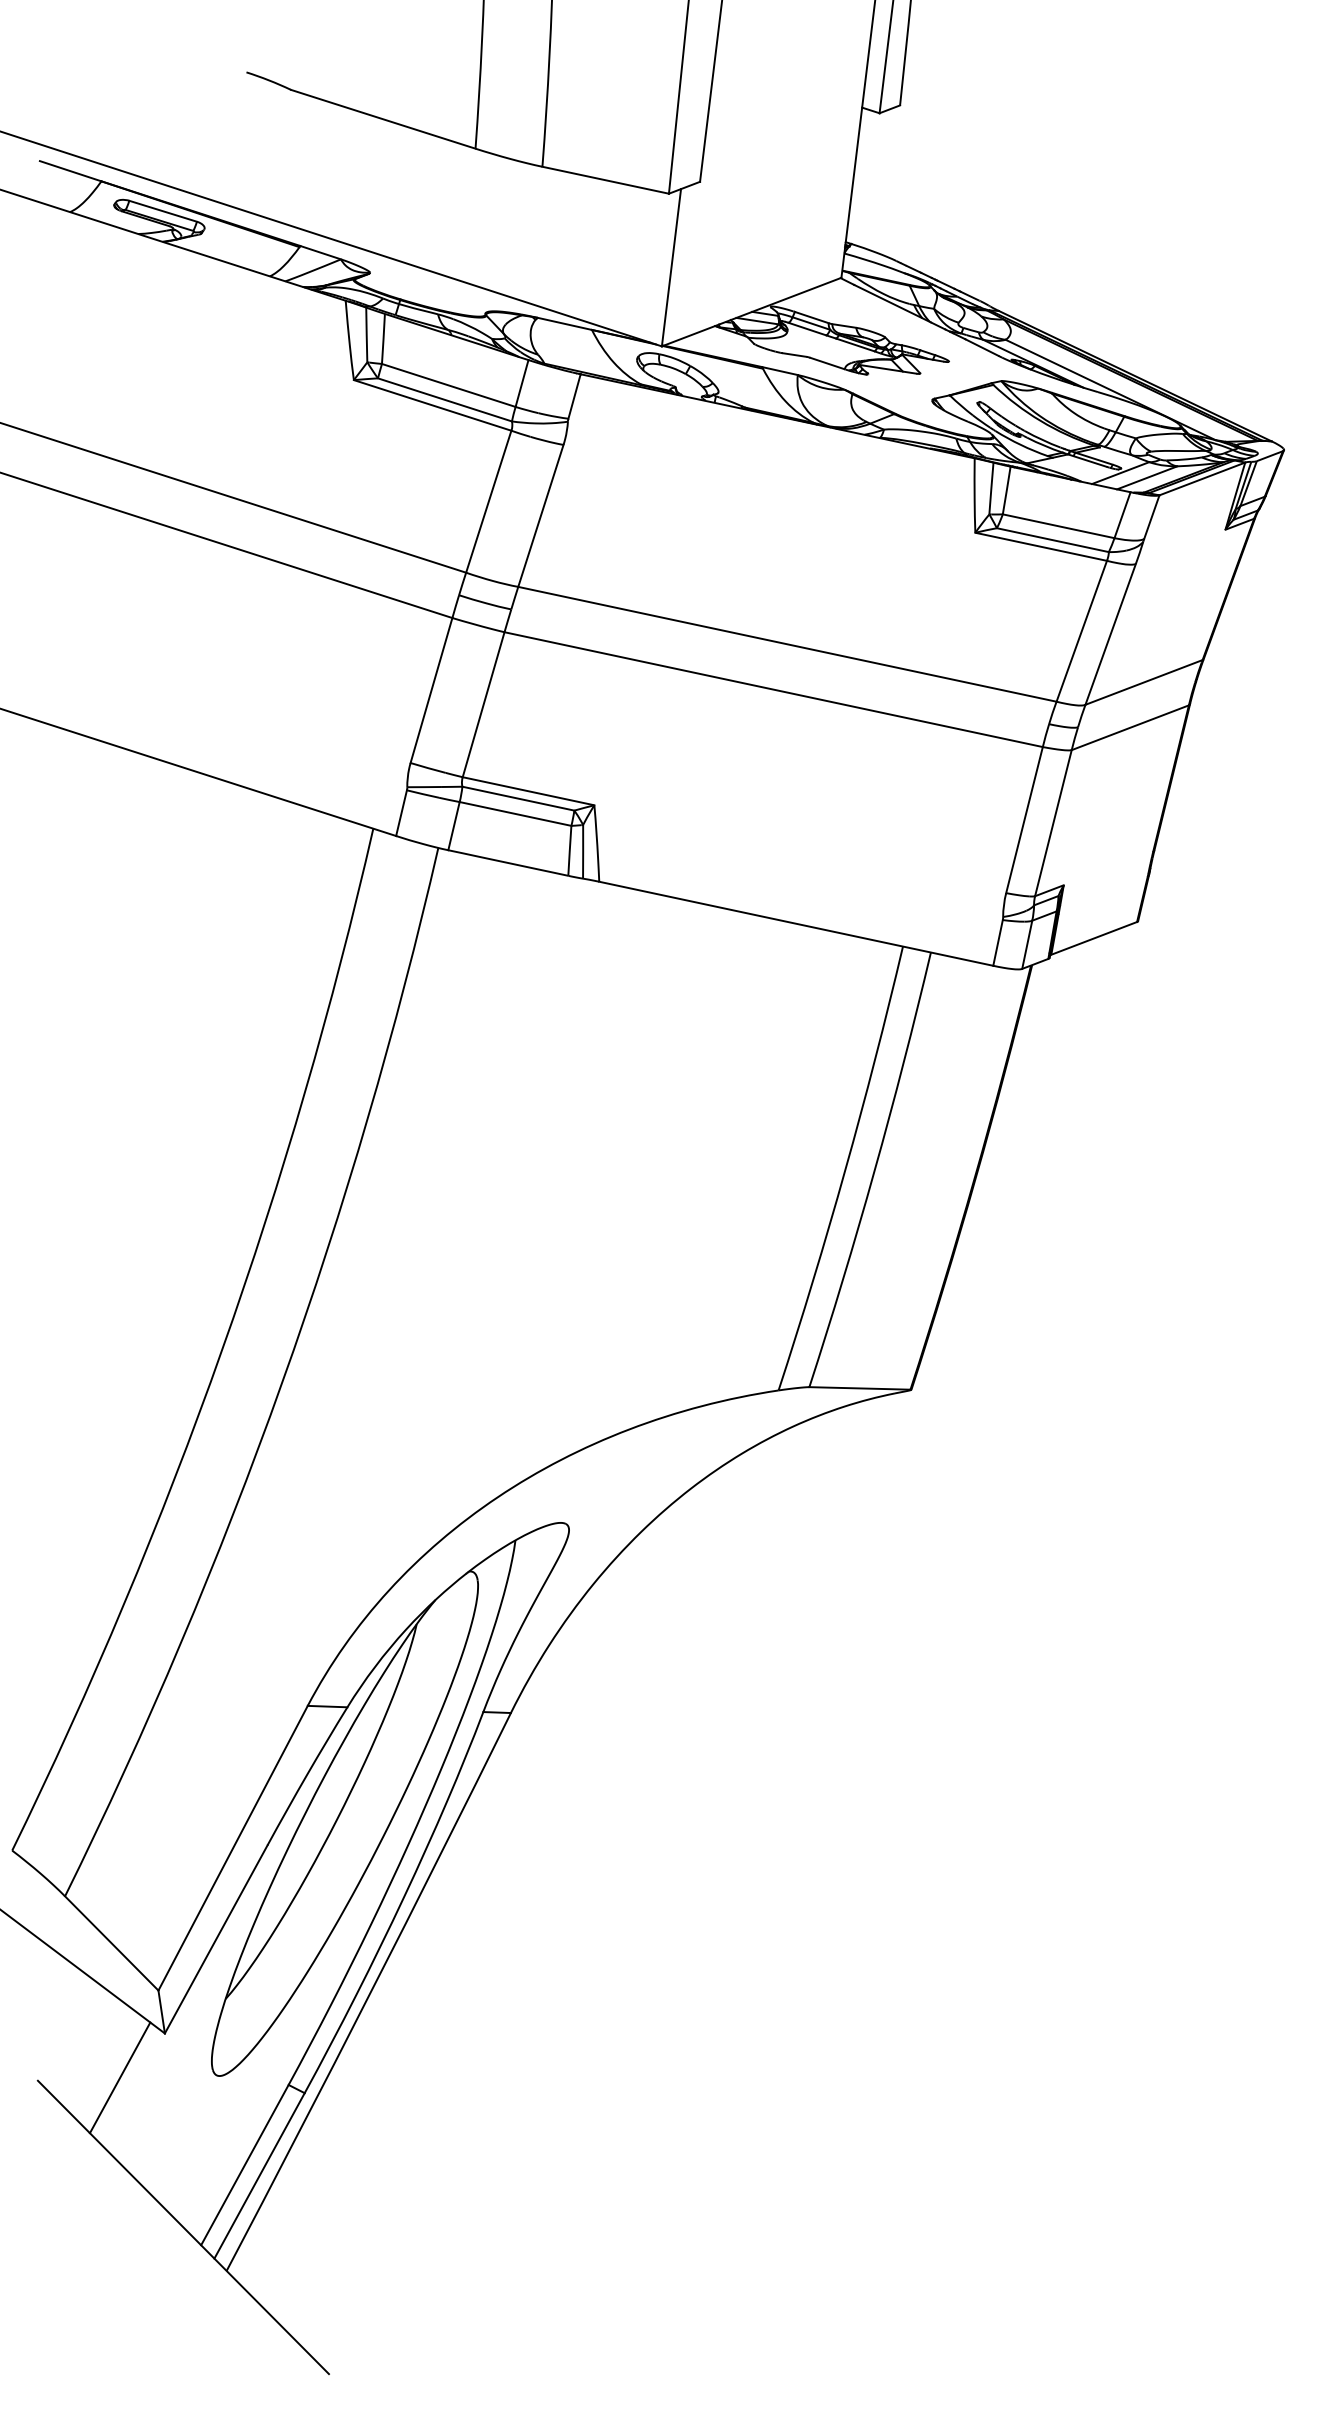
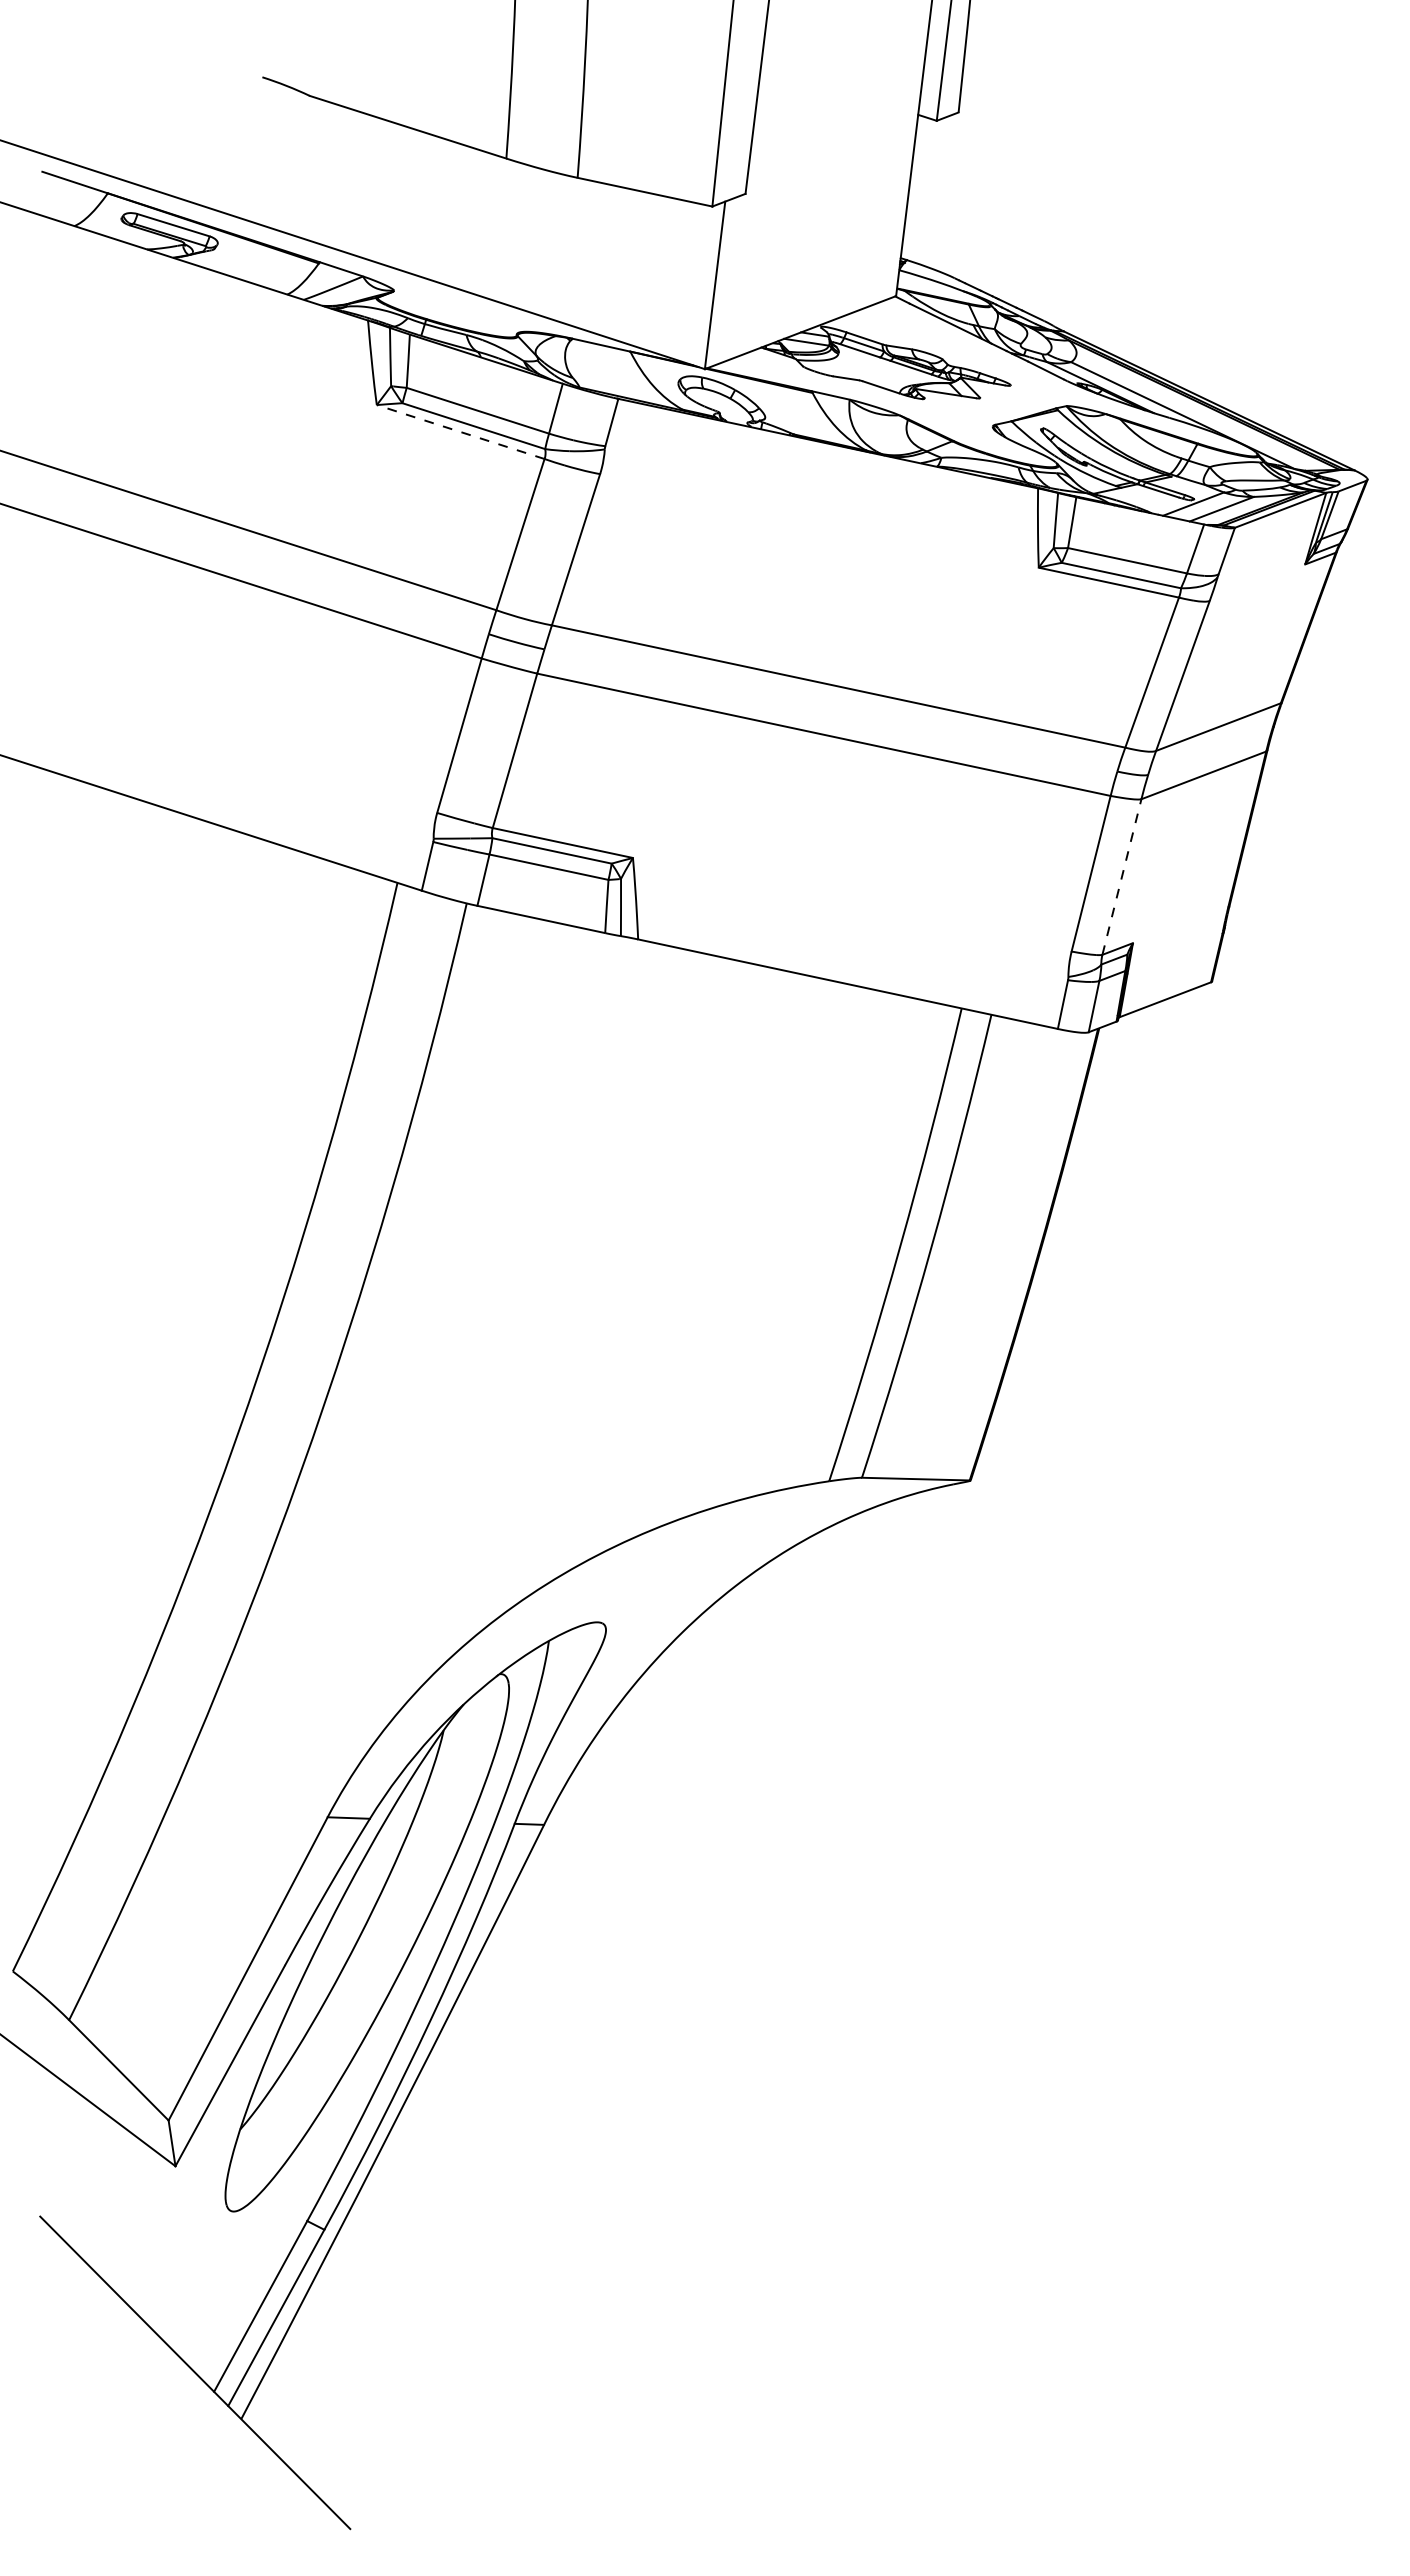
line: (432, 404) -> (460, 431), solid -> dashed
line: (1053, 822) -> (1122, 876), solid -> dashed
line: (119, 2077) -> (127, 2213), removed

